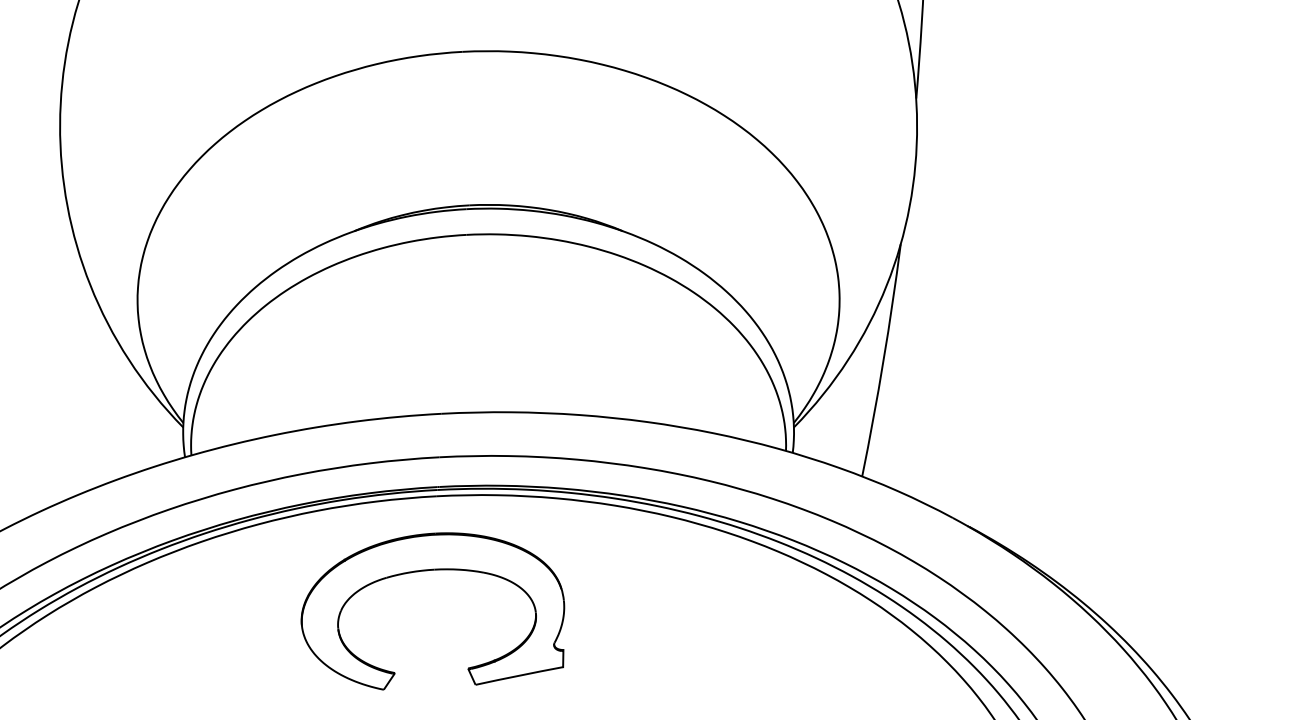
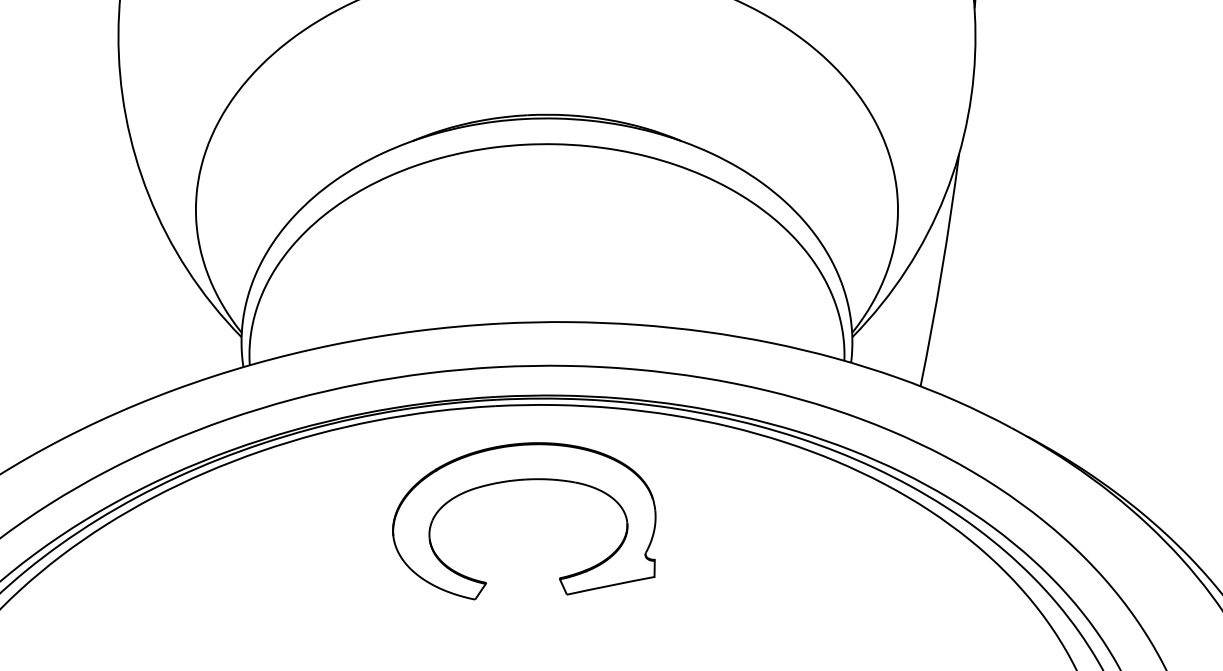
part: (427, 571) -> (518, 481), moved

